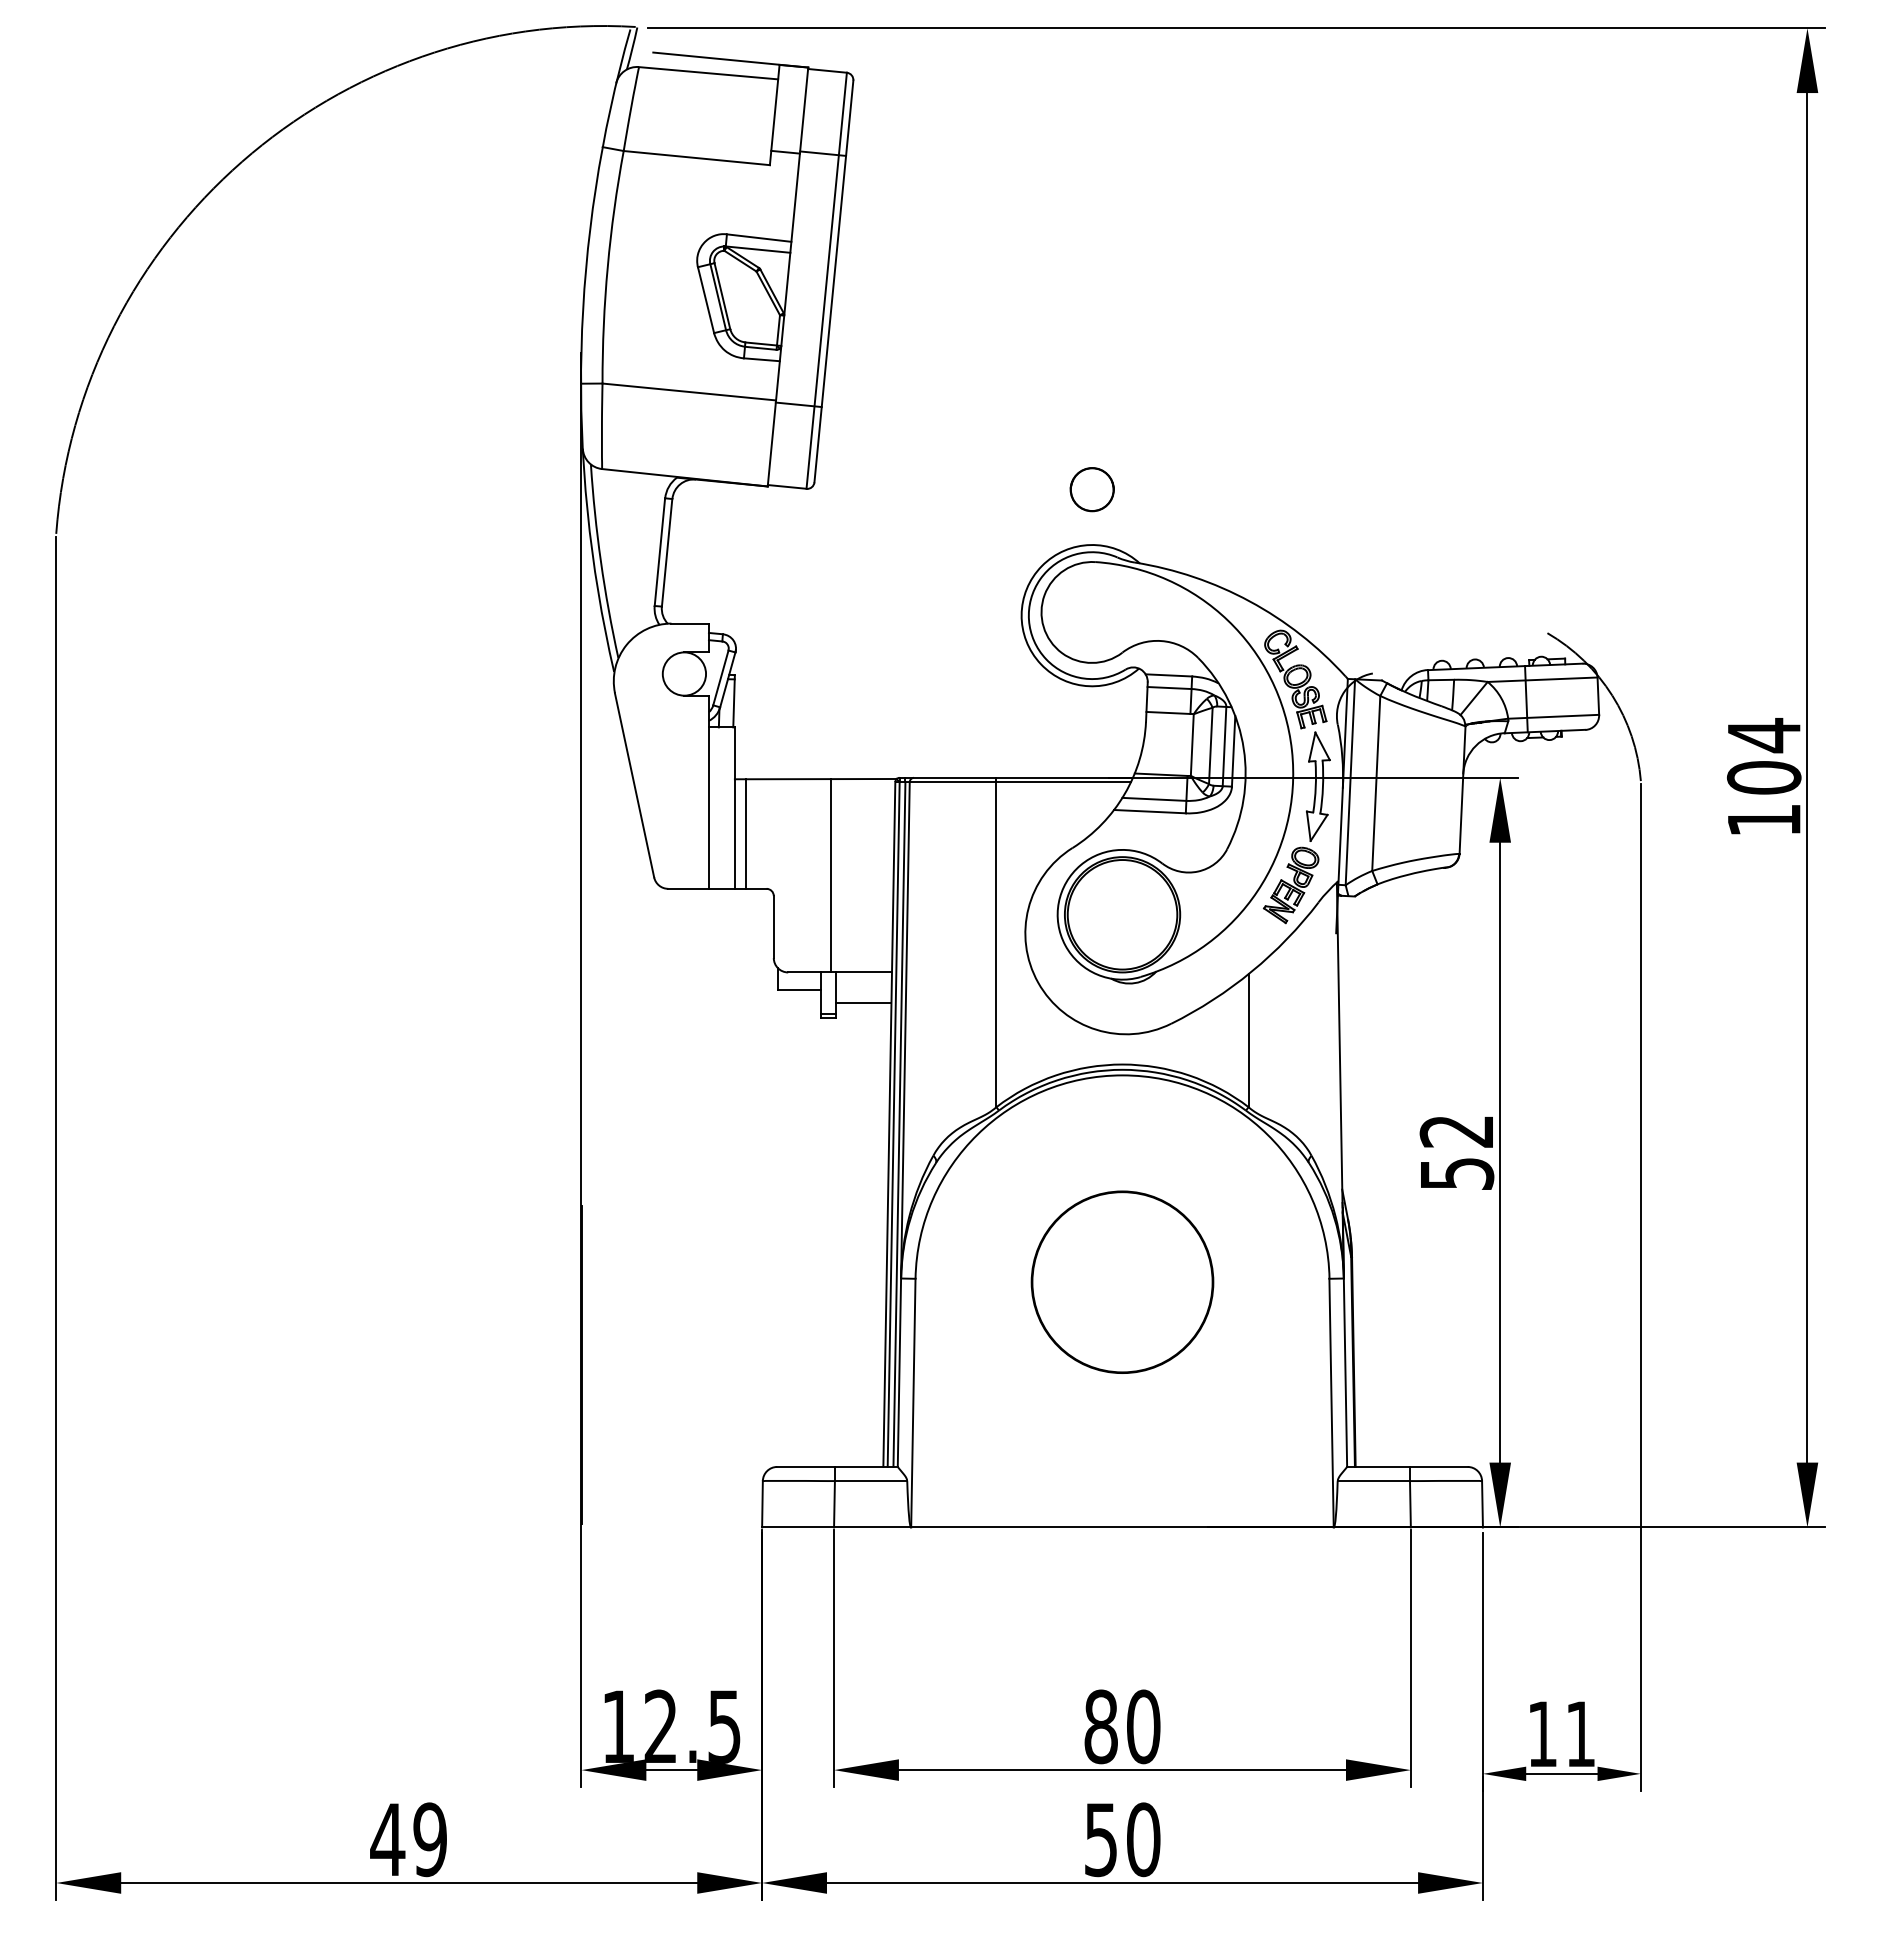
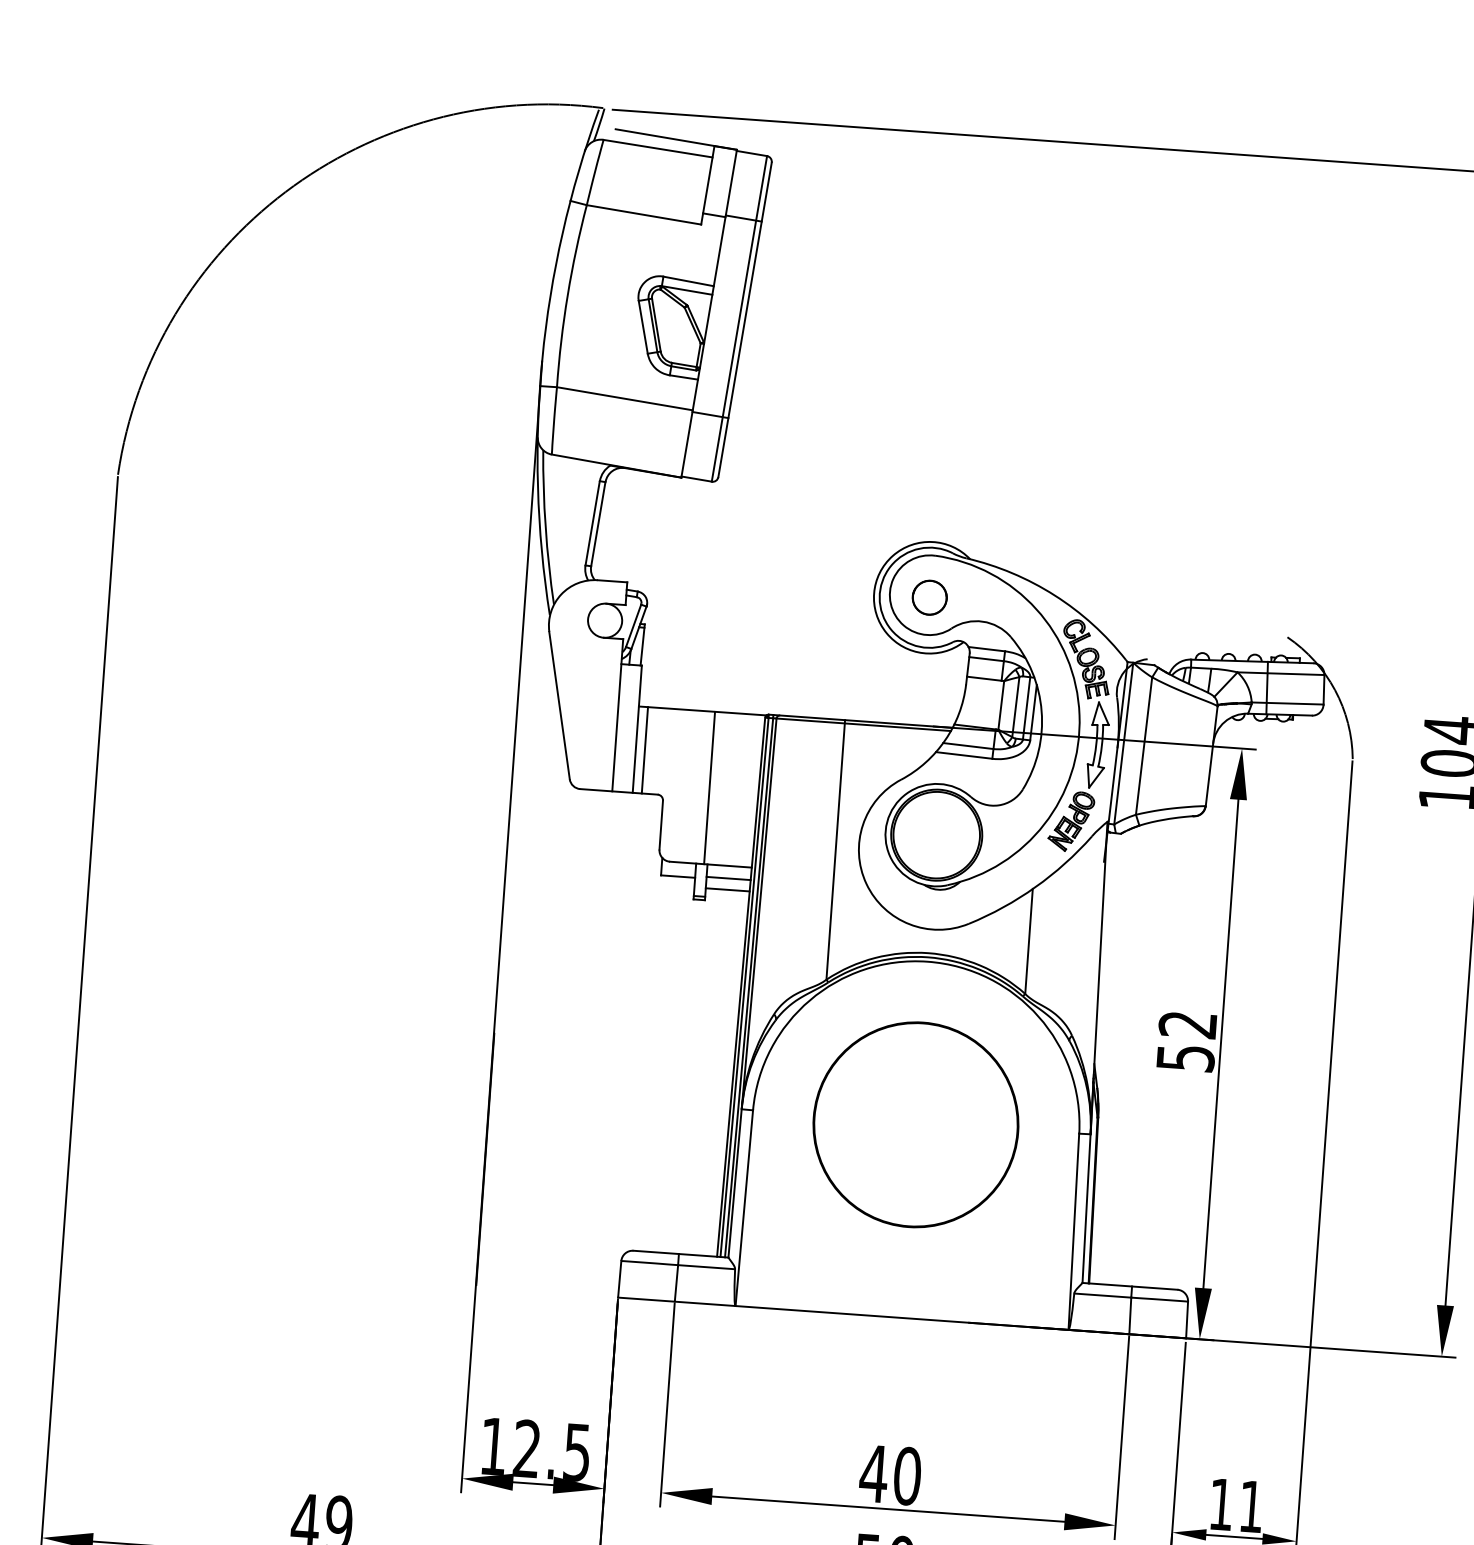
circle: (1091, 489) -> (929, 597), moved
line: (863, 988) -> (728, 878), added
part: (1122, 1281) -> (915, 1124), size x1.43
text: (1100, 1726) -> (873, 1473), 80 -> 40

